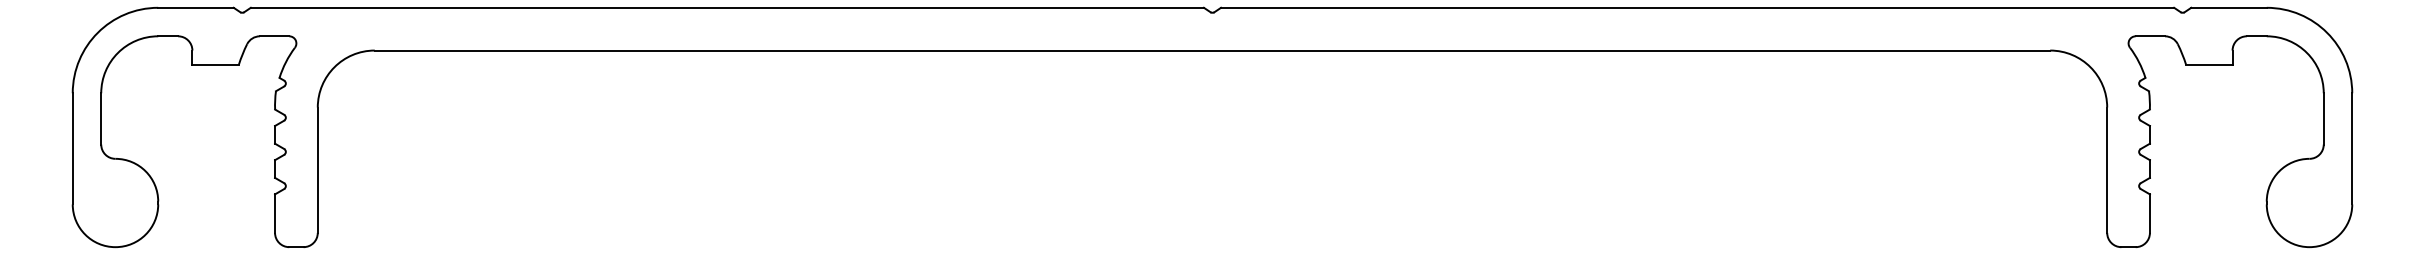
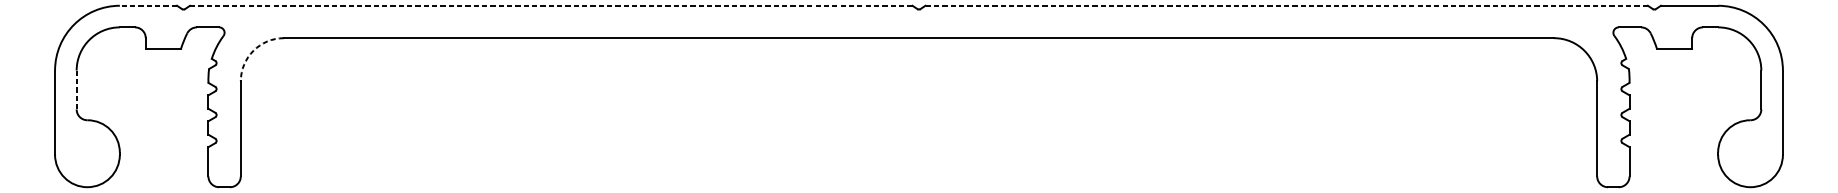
line: (195, 7) -> (148, 5), solid -> dashed
line: (727, 7) -> (551, 5), solid -> dashed
line: (1697, 7) -> (1286, 5), solid -> dashed
arc: (334, 67) -> (253, 51), solid -> dashed
line: (101, 118) -> (76, 89), solid -> dashed

